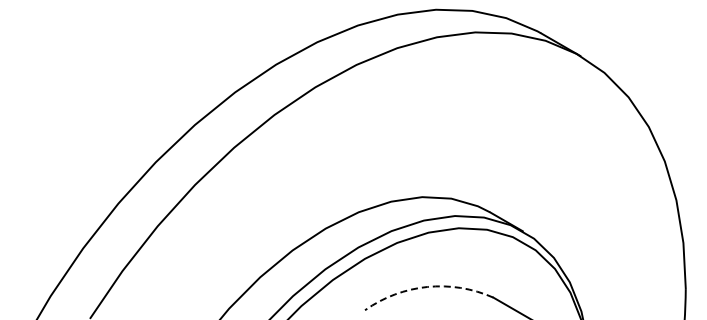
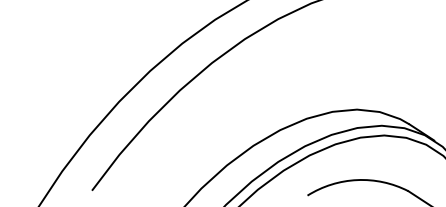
arc: (427, 286) -> (357, 179), dashed -> solid

